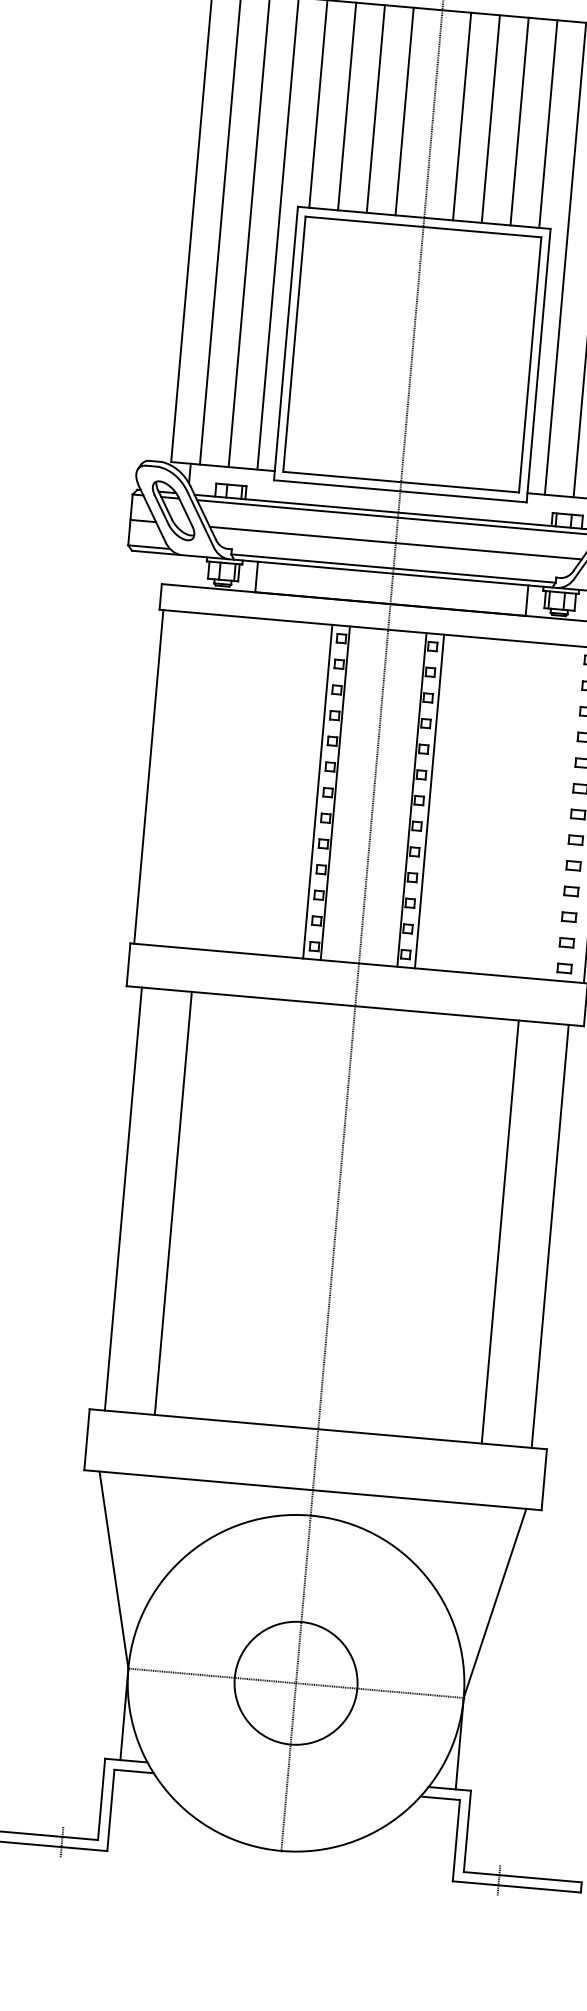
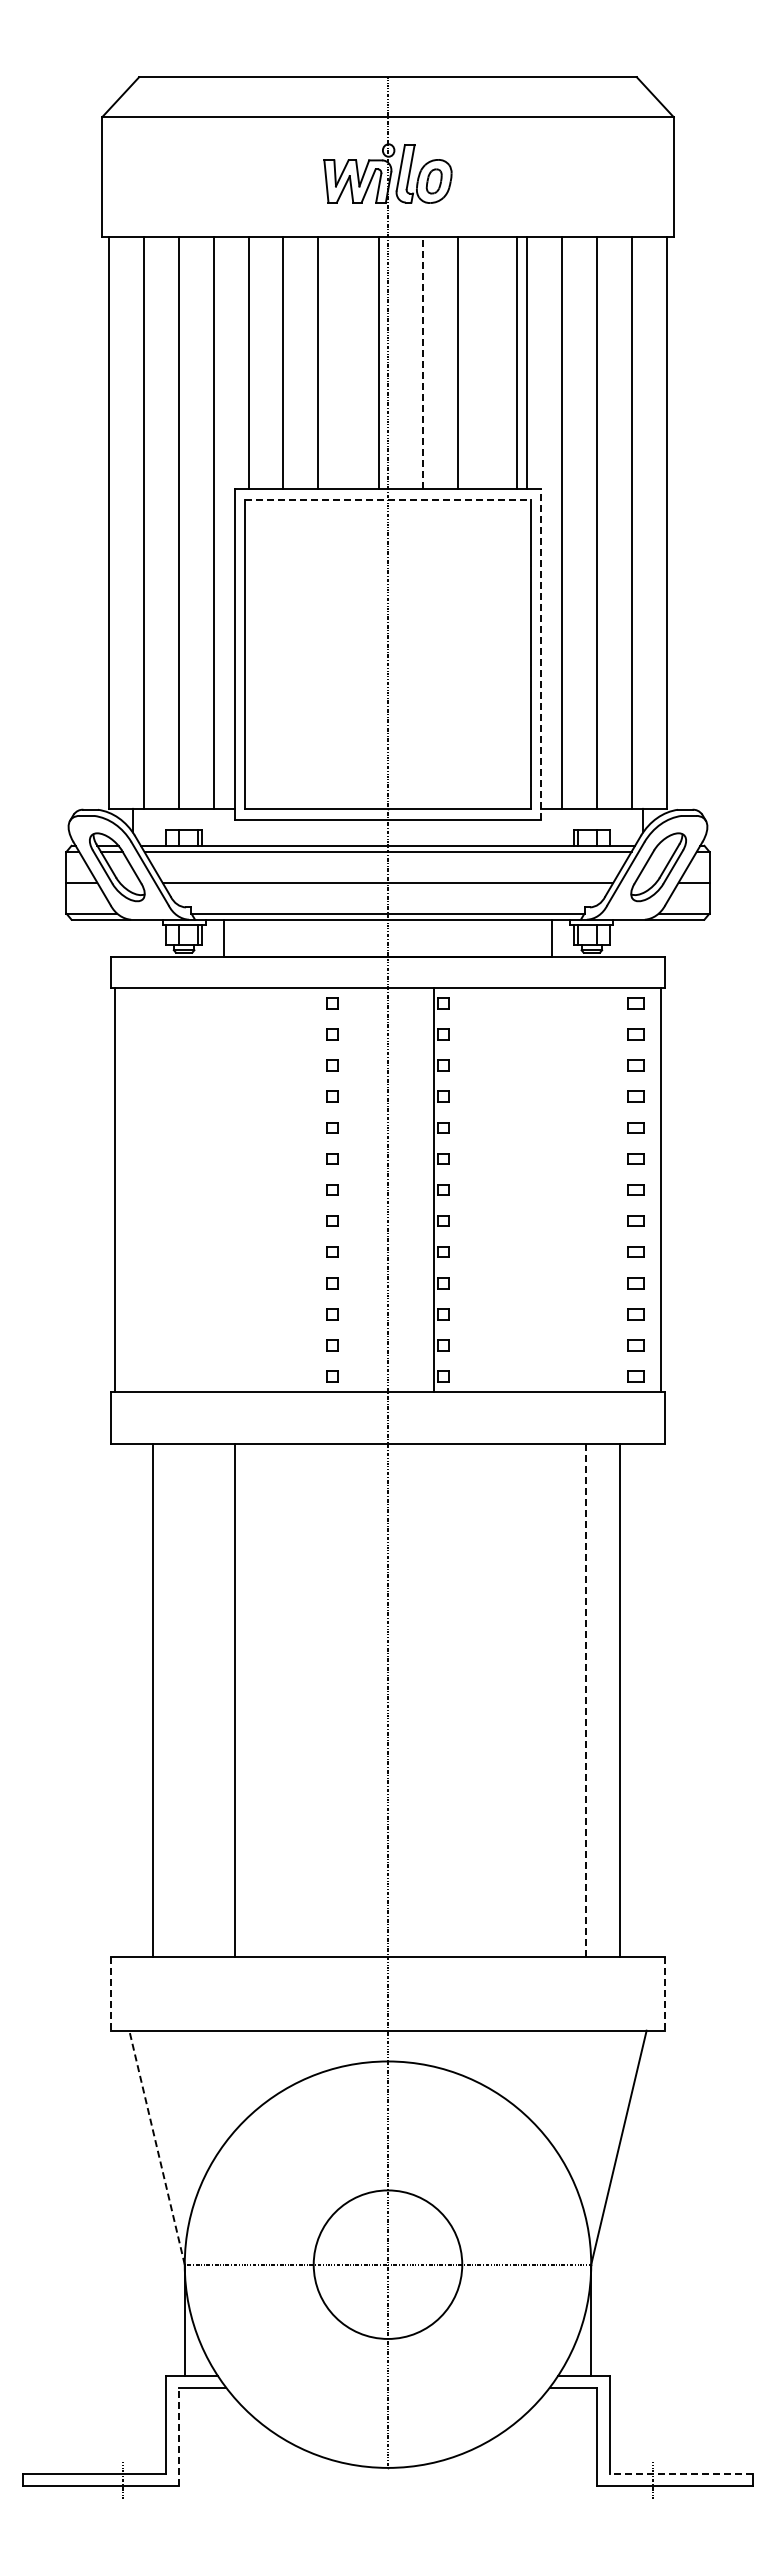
line: (404, 111) -> (379, 362), moved
line: (461, 116) -> (422, 362), solid -> dashed
line: (519, 121) -> (516, 362), moved
line: (423, 226) -> (388, 499), solid -> dashed
line: (538, 365) -> (541, 654), solid -> dashed
line: (317, 791) -> (320, 1189), removed
line: (335, 792) -> (341, 1189), removed
line: (429, 801) -> (455, 1189), removed
line: (123, 1199) -> (153, 1700), moved
line: (173, 1203) -> (234, 1700), moved
line: (500, 1232) -> (586, 1700), solid -> dashed
line: (550, 1236) -> (619, 1700), moved
line: (86, 1439) -> (110, 1993), solid -> dashed
line: (544, 1479) -> (665, 1993), solid -> dashed
line: (113, 1569) -> (156, 2147), solid -> dashed
line: (110, 1809) -> (178, 2436), solid -> dashed
line: (522, 1877) -> (680, 2474), solid -> dashed

